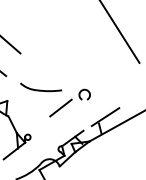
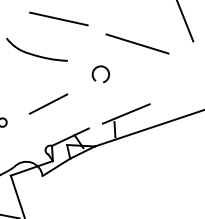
line: (51, 64) -> (59, 18), added
line: (104, 70) -> (137, 42), added
line: (60, 107) -> (48, 103), moved

